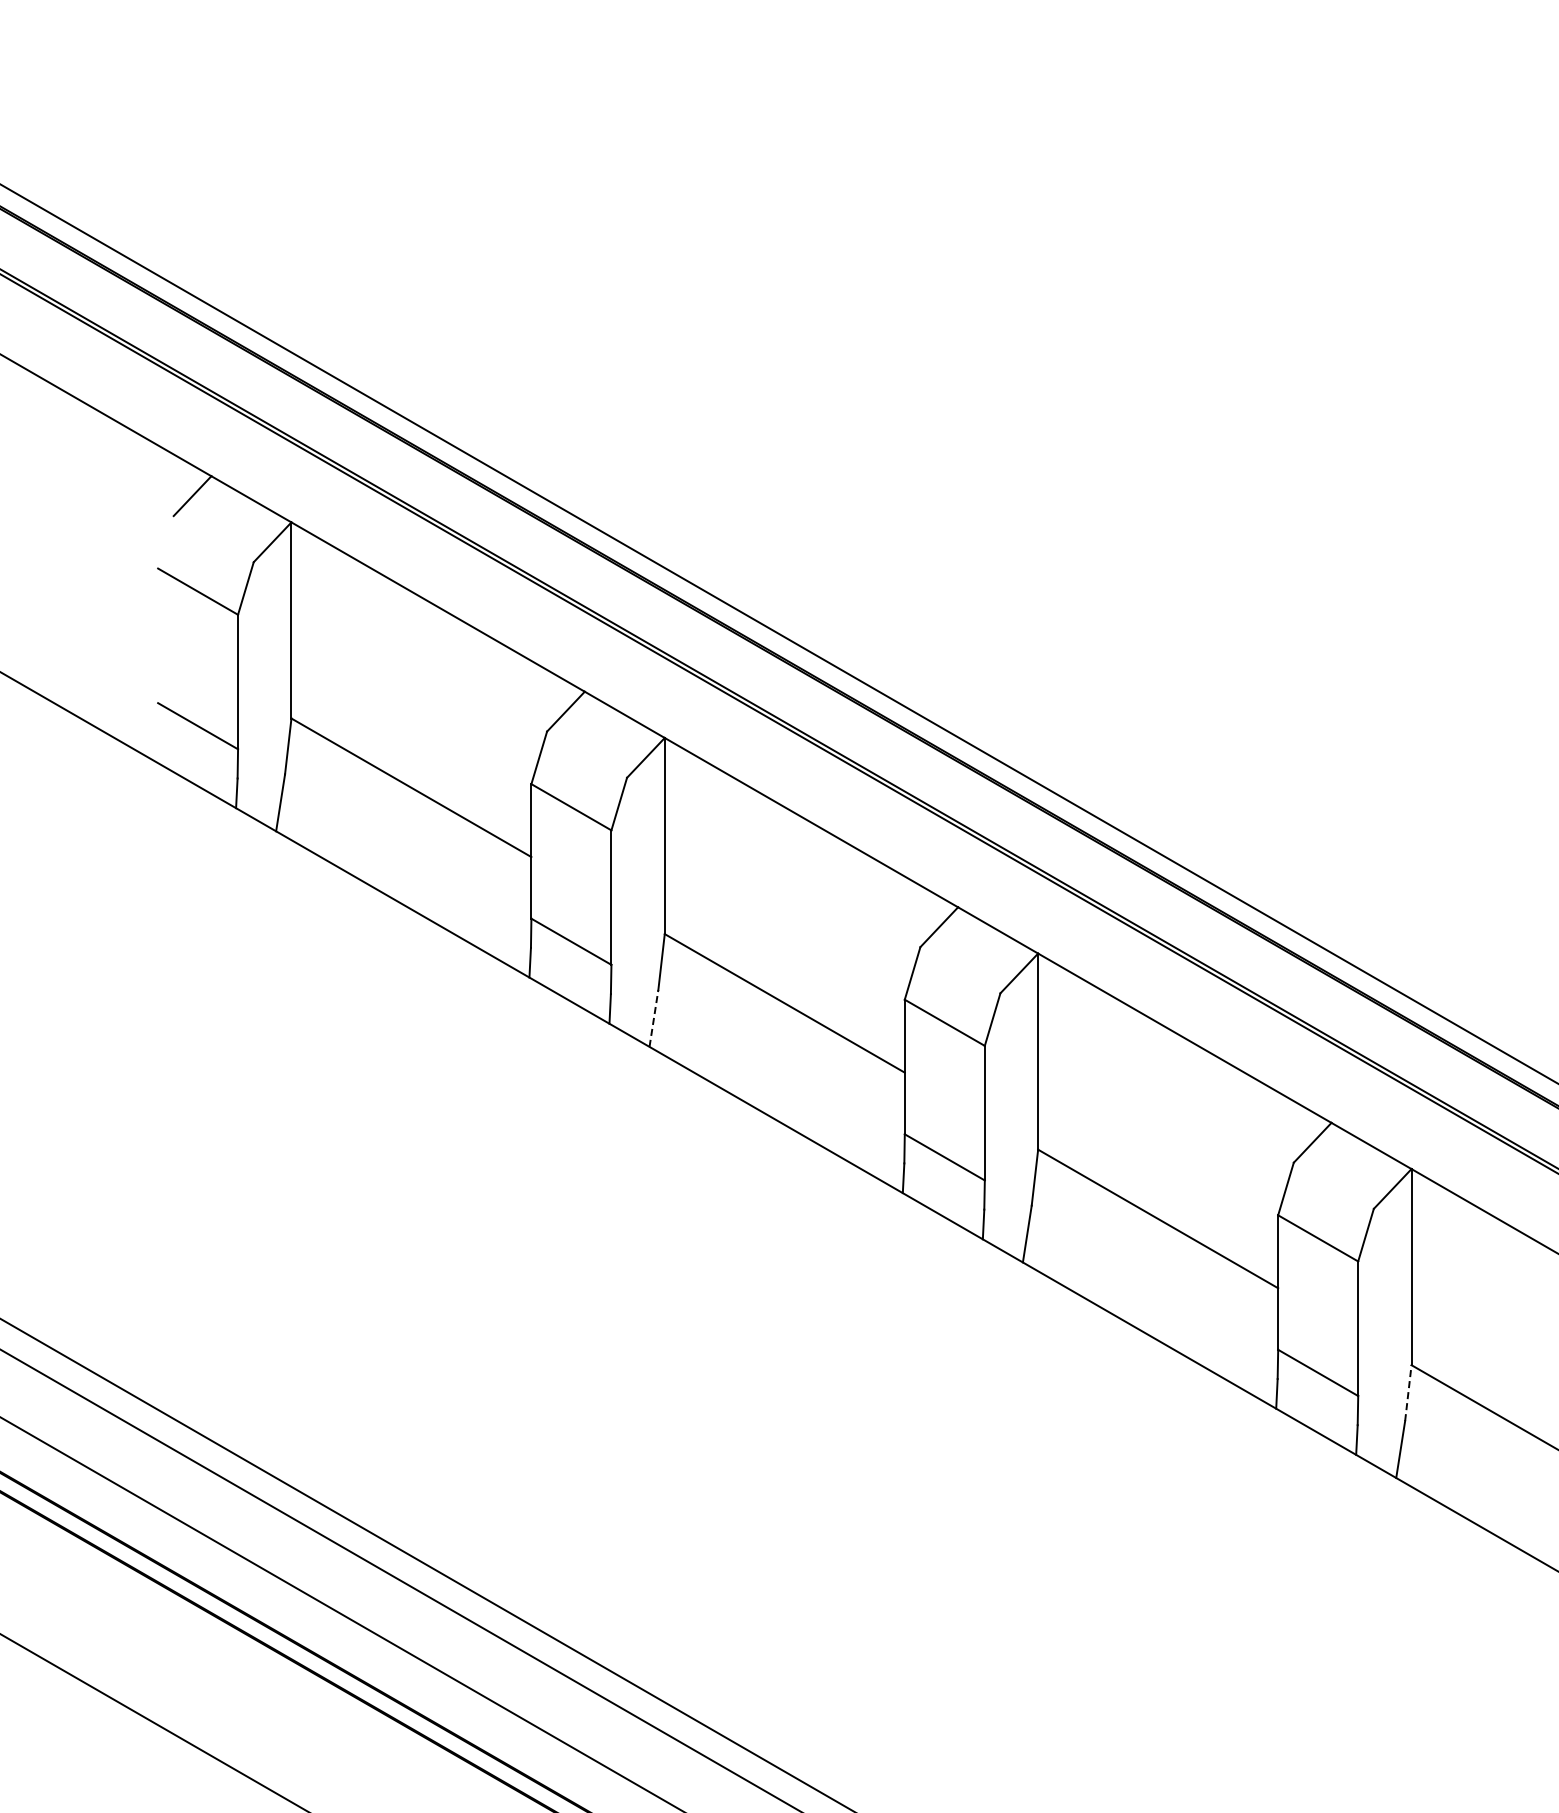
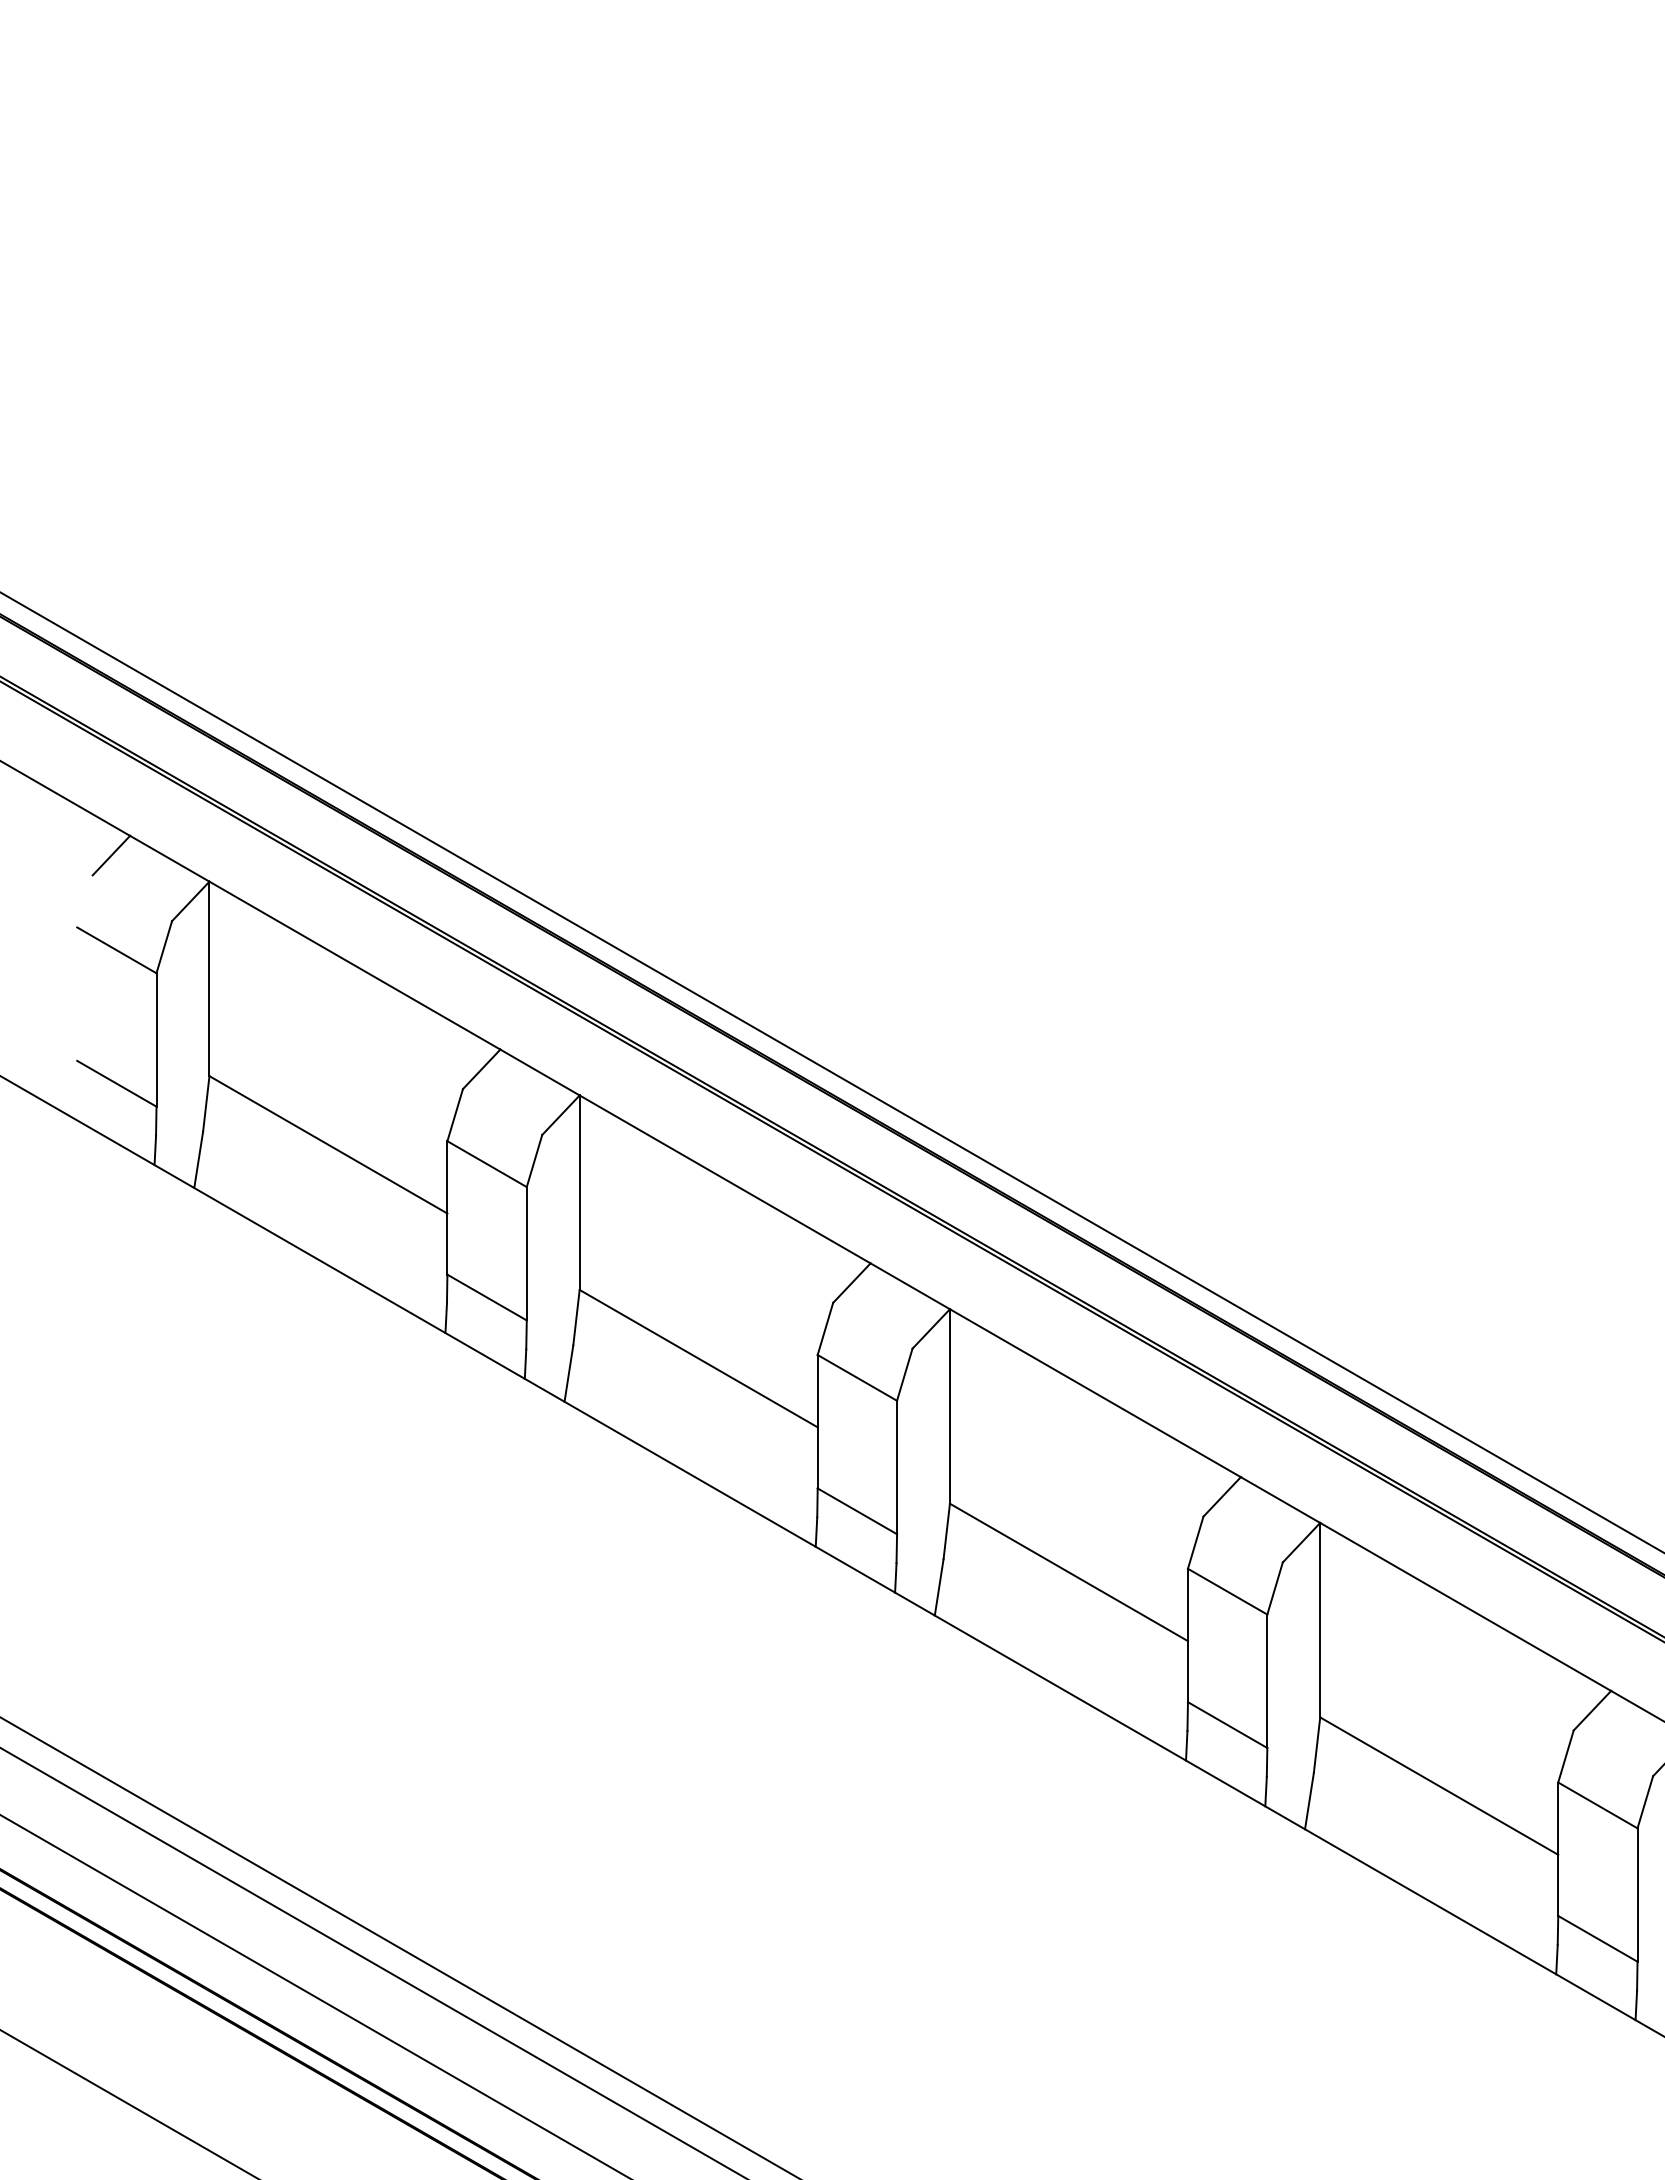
line: (653, 1018) -> (568, 1373), dashed -> solid
line: (1408, 1393) -> (1317, 1745), dashed -> solid

